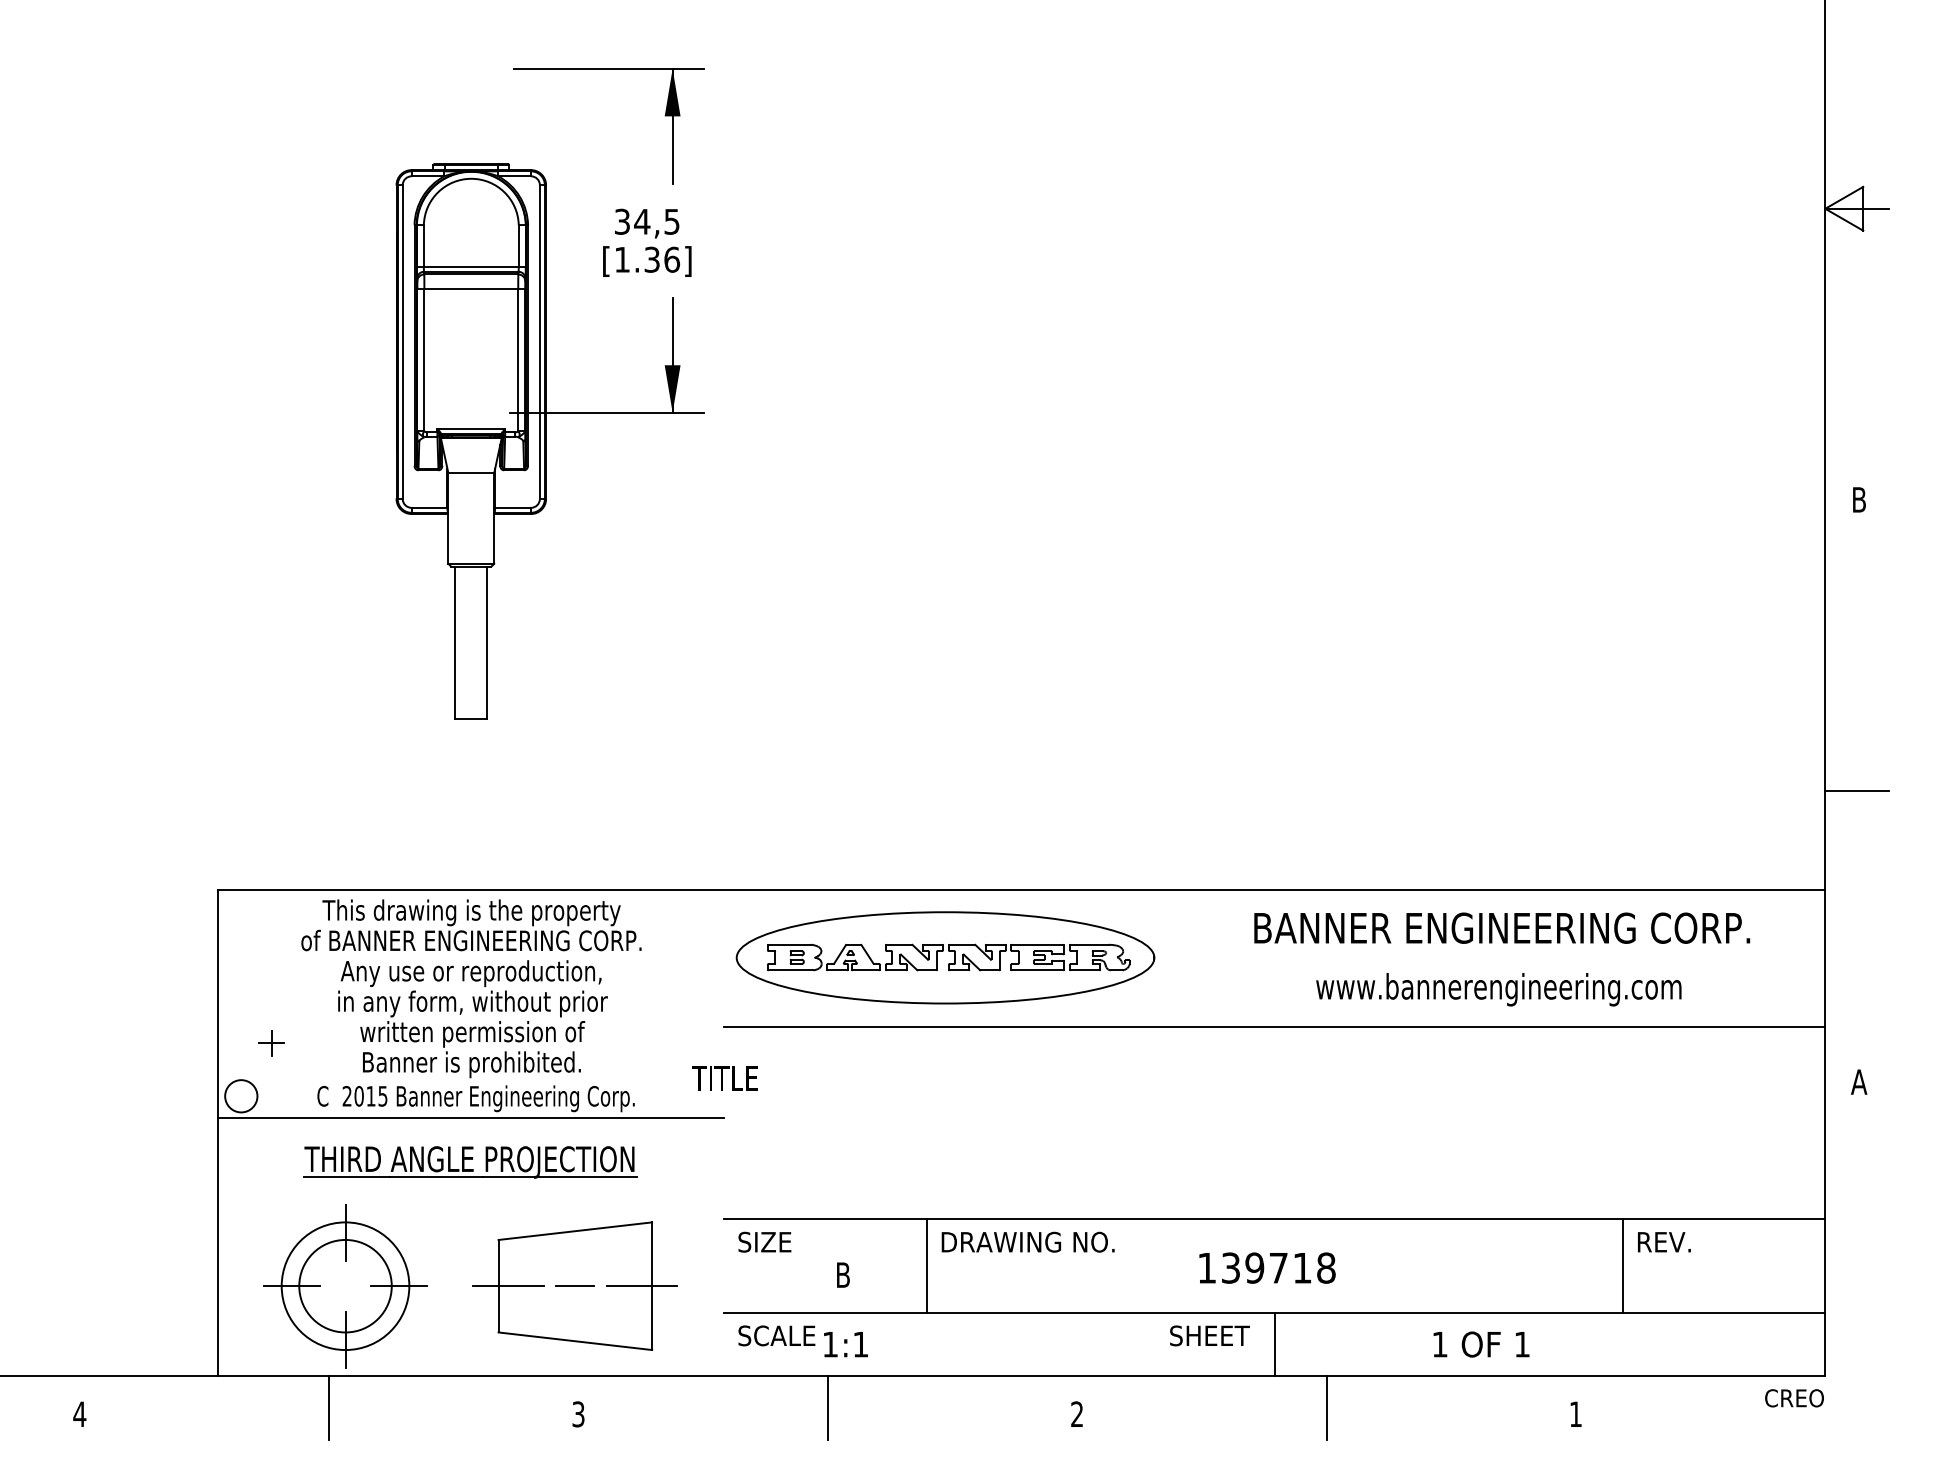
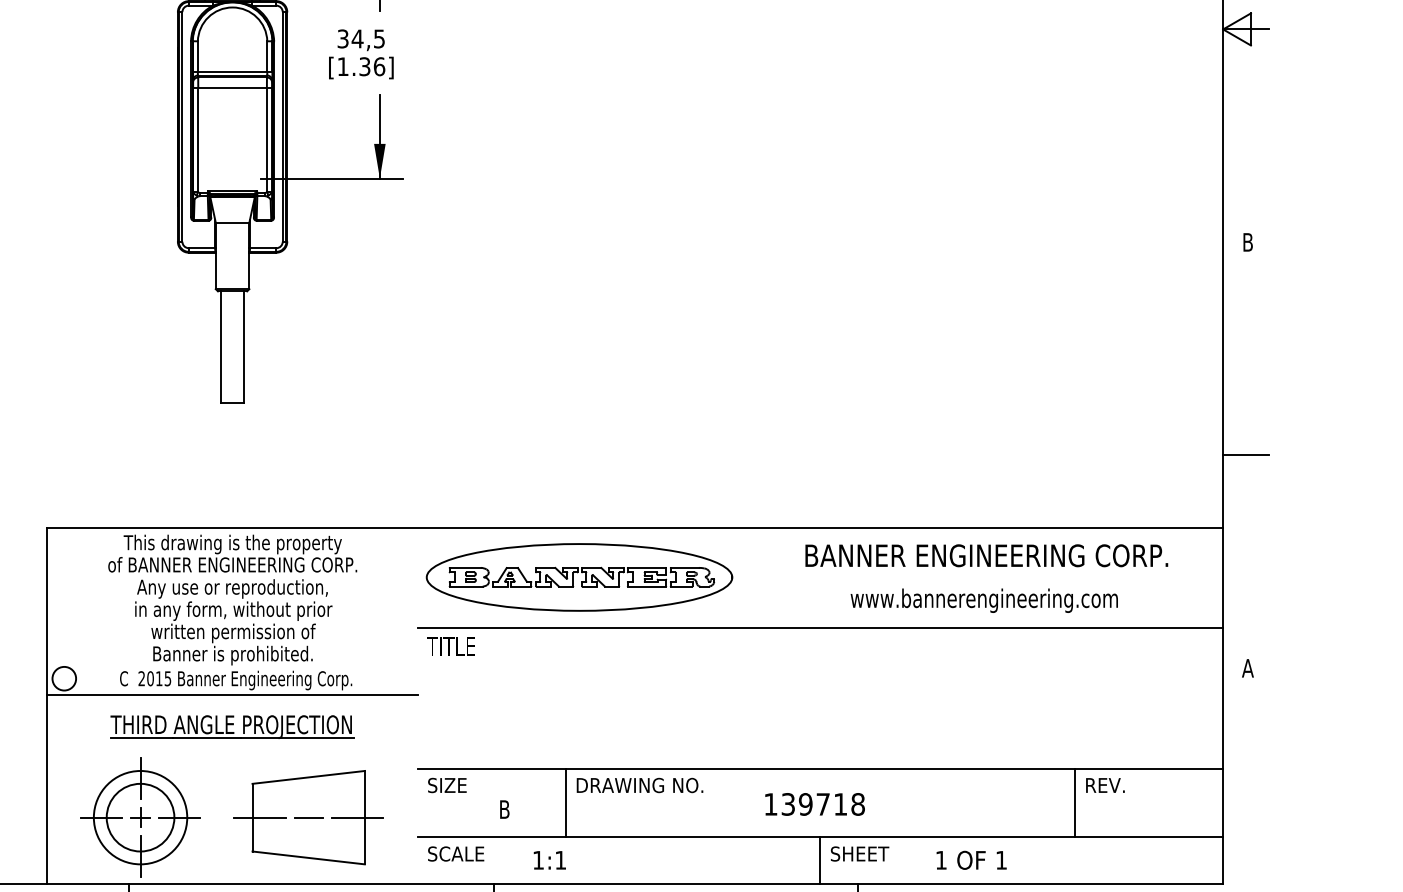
part: (271, 1043) -> (140, 817), moved
text: (724, 1078) -> (450, 646), moved
text: (1209, 1335) -> (859, 853), moved
text: (845, 1344) -> (549, 860), moved

